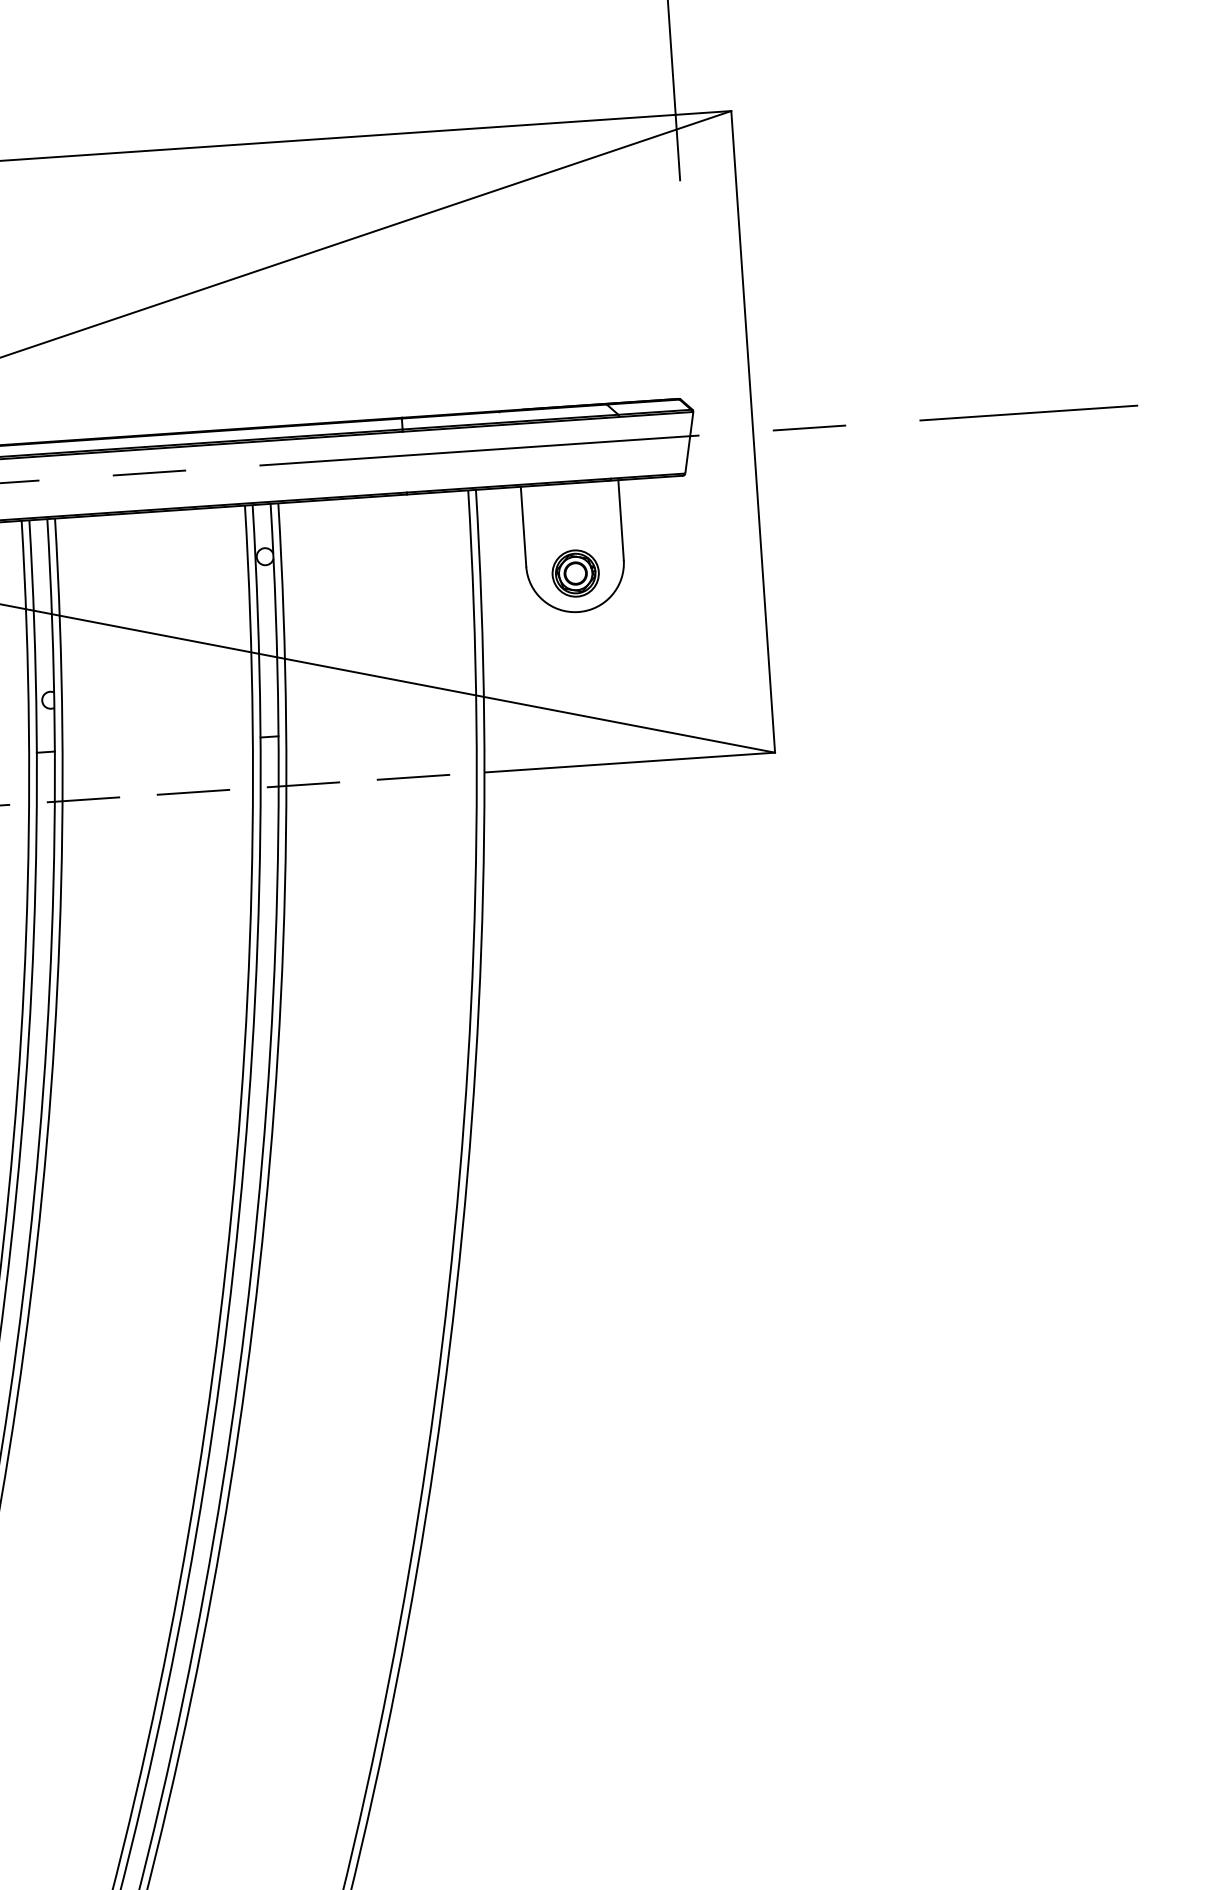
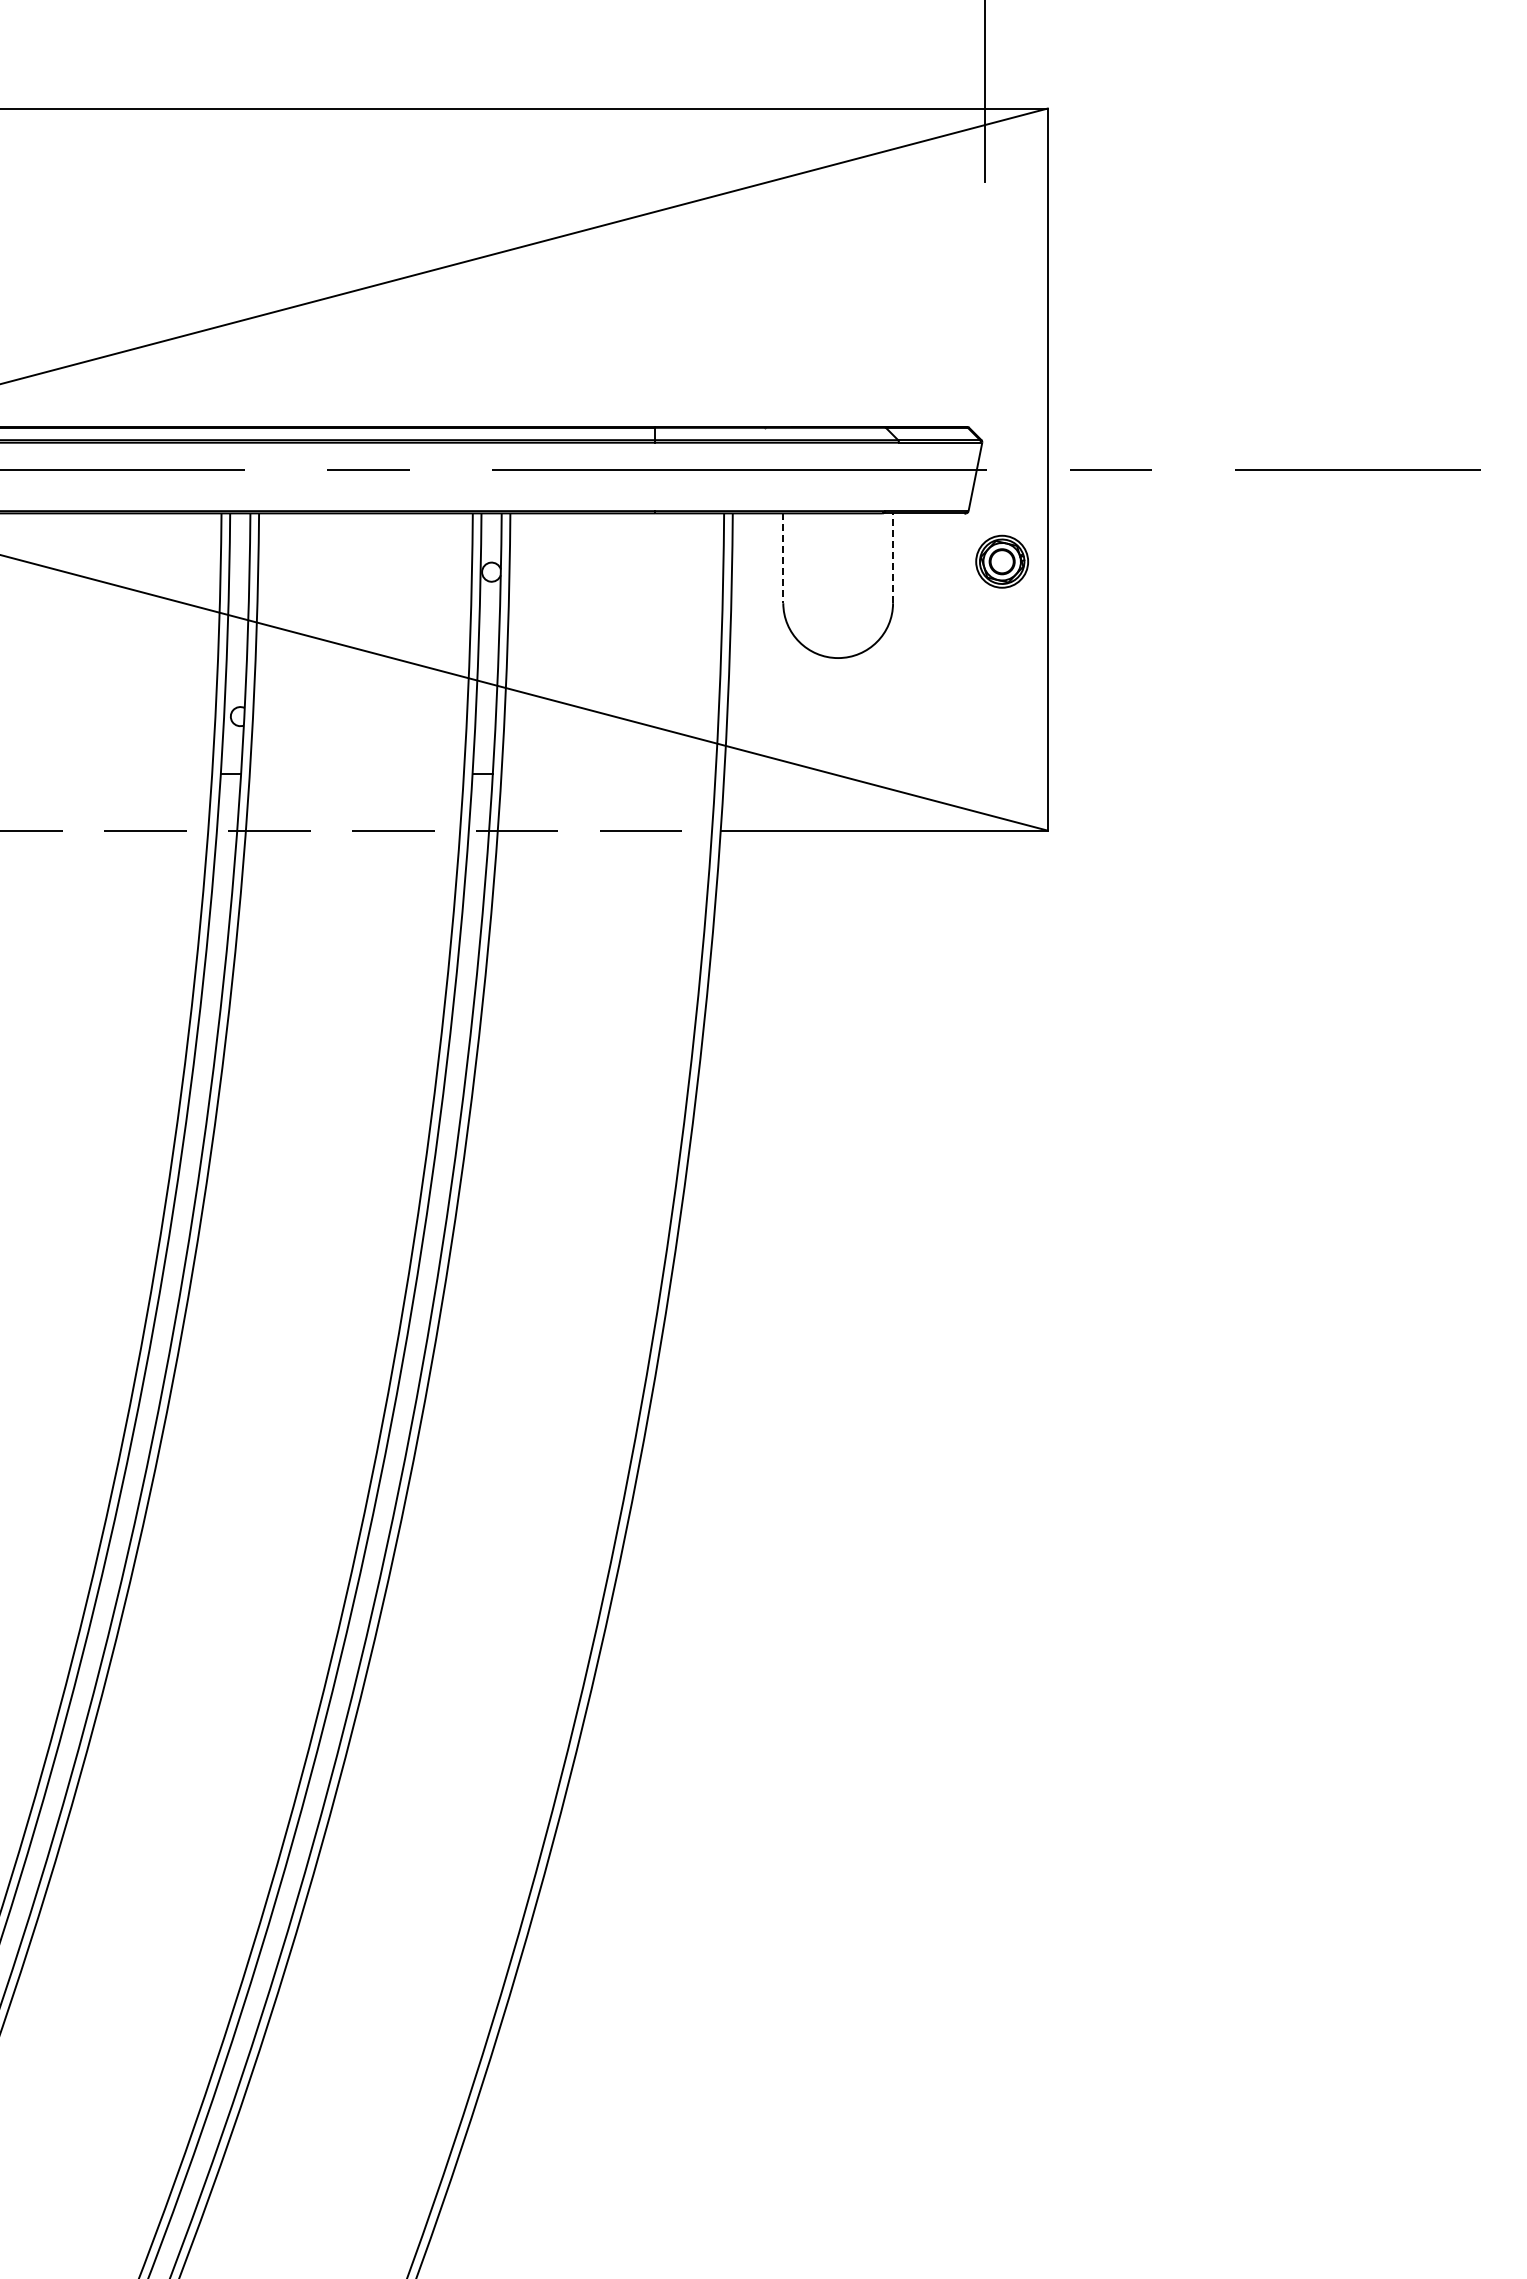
line: (621, 520) -> (893, 558), solid -> dashed
line: (523, 526) -> (783, 558), solid -> dashed
part: (575, 573) -> (1002, 561), moved

